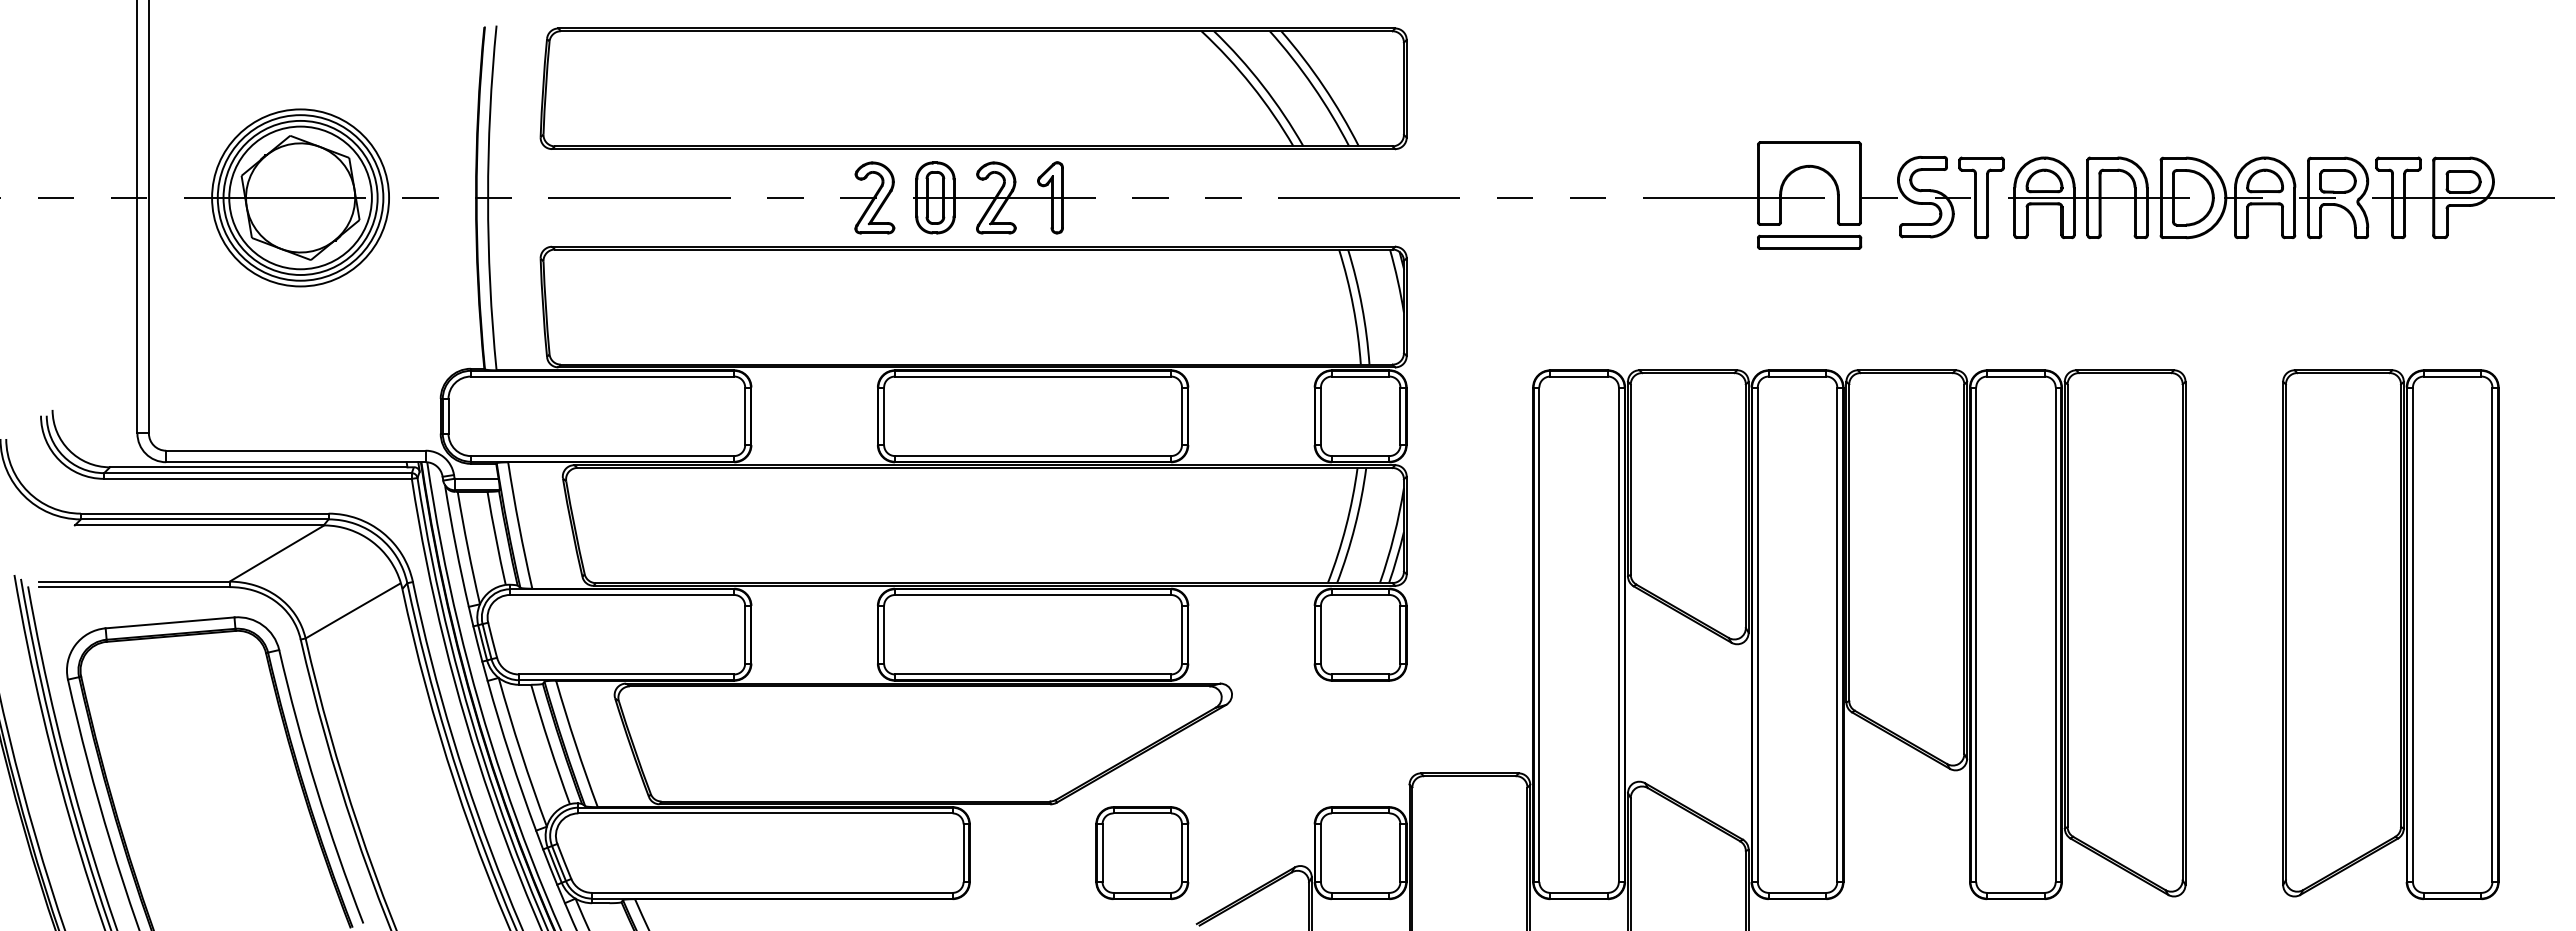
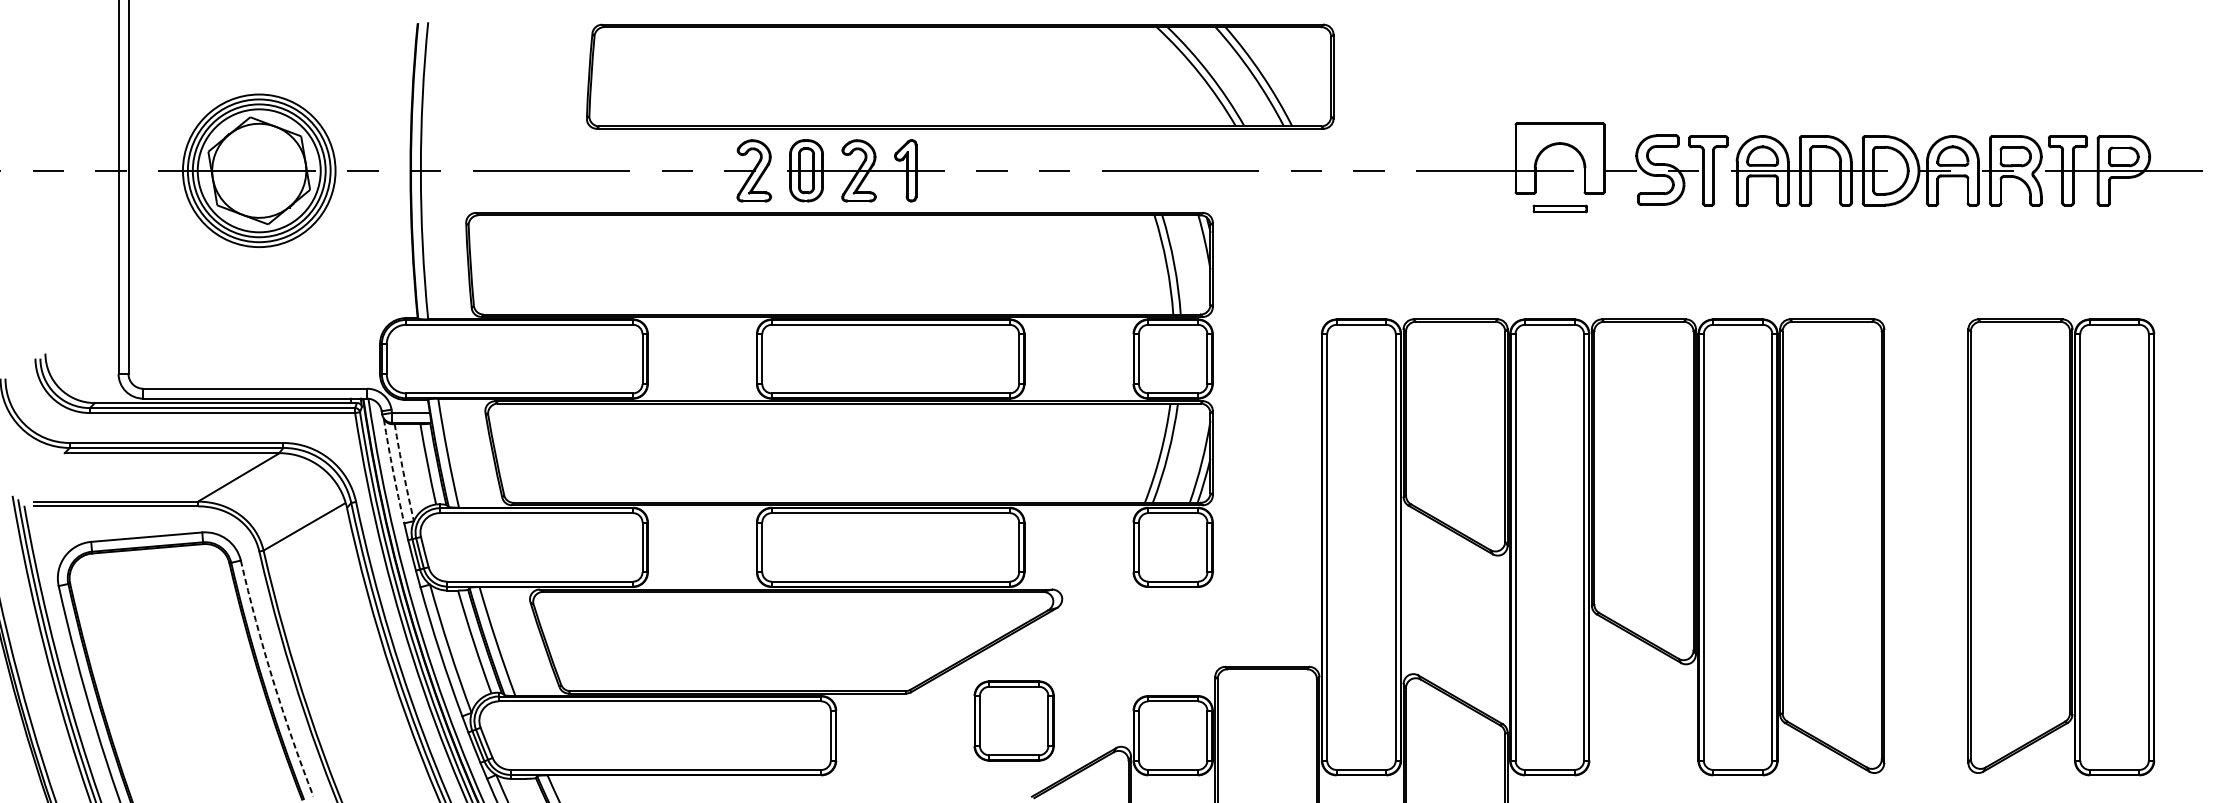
part: (973, 88) -> (960, 76), moved
part: (1809, 241) -> (1560, 208), size x0.6
arc: (455, 546) -> (392, 471), solid -> dashed
arc: (467, 548) -> (403, 473), solid -> dashed
arc: (316, 788) -> (272, 679), solid -> dashed
part: (1142, 852) -> (1014, 720), moved

